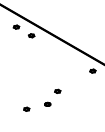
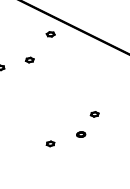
part: (16, 26) -> (29, 59), moved

